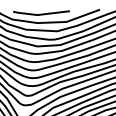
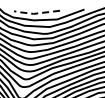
line: (39, 14) -> (35, 13), solid -> dashed

